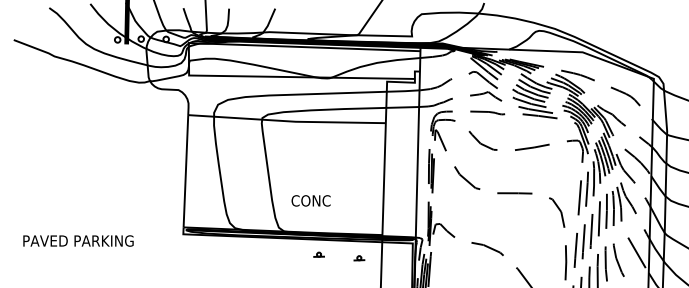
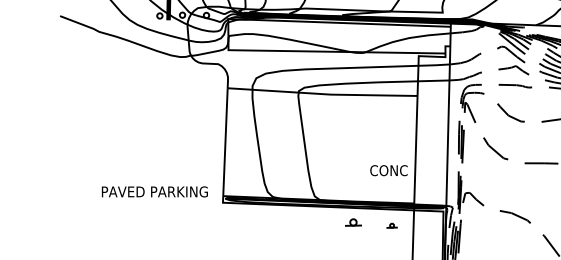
text: (310, 200) -> (388, 170), moved
text: (78, 240) -> (154, 191), moved
part: (318, 254) -> (352, 222), size x1.6

